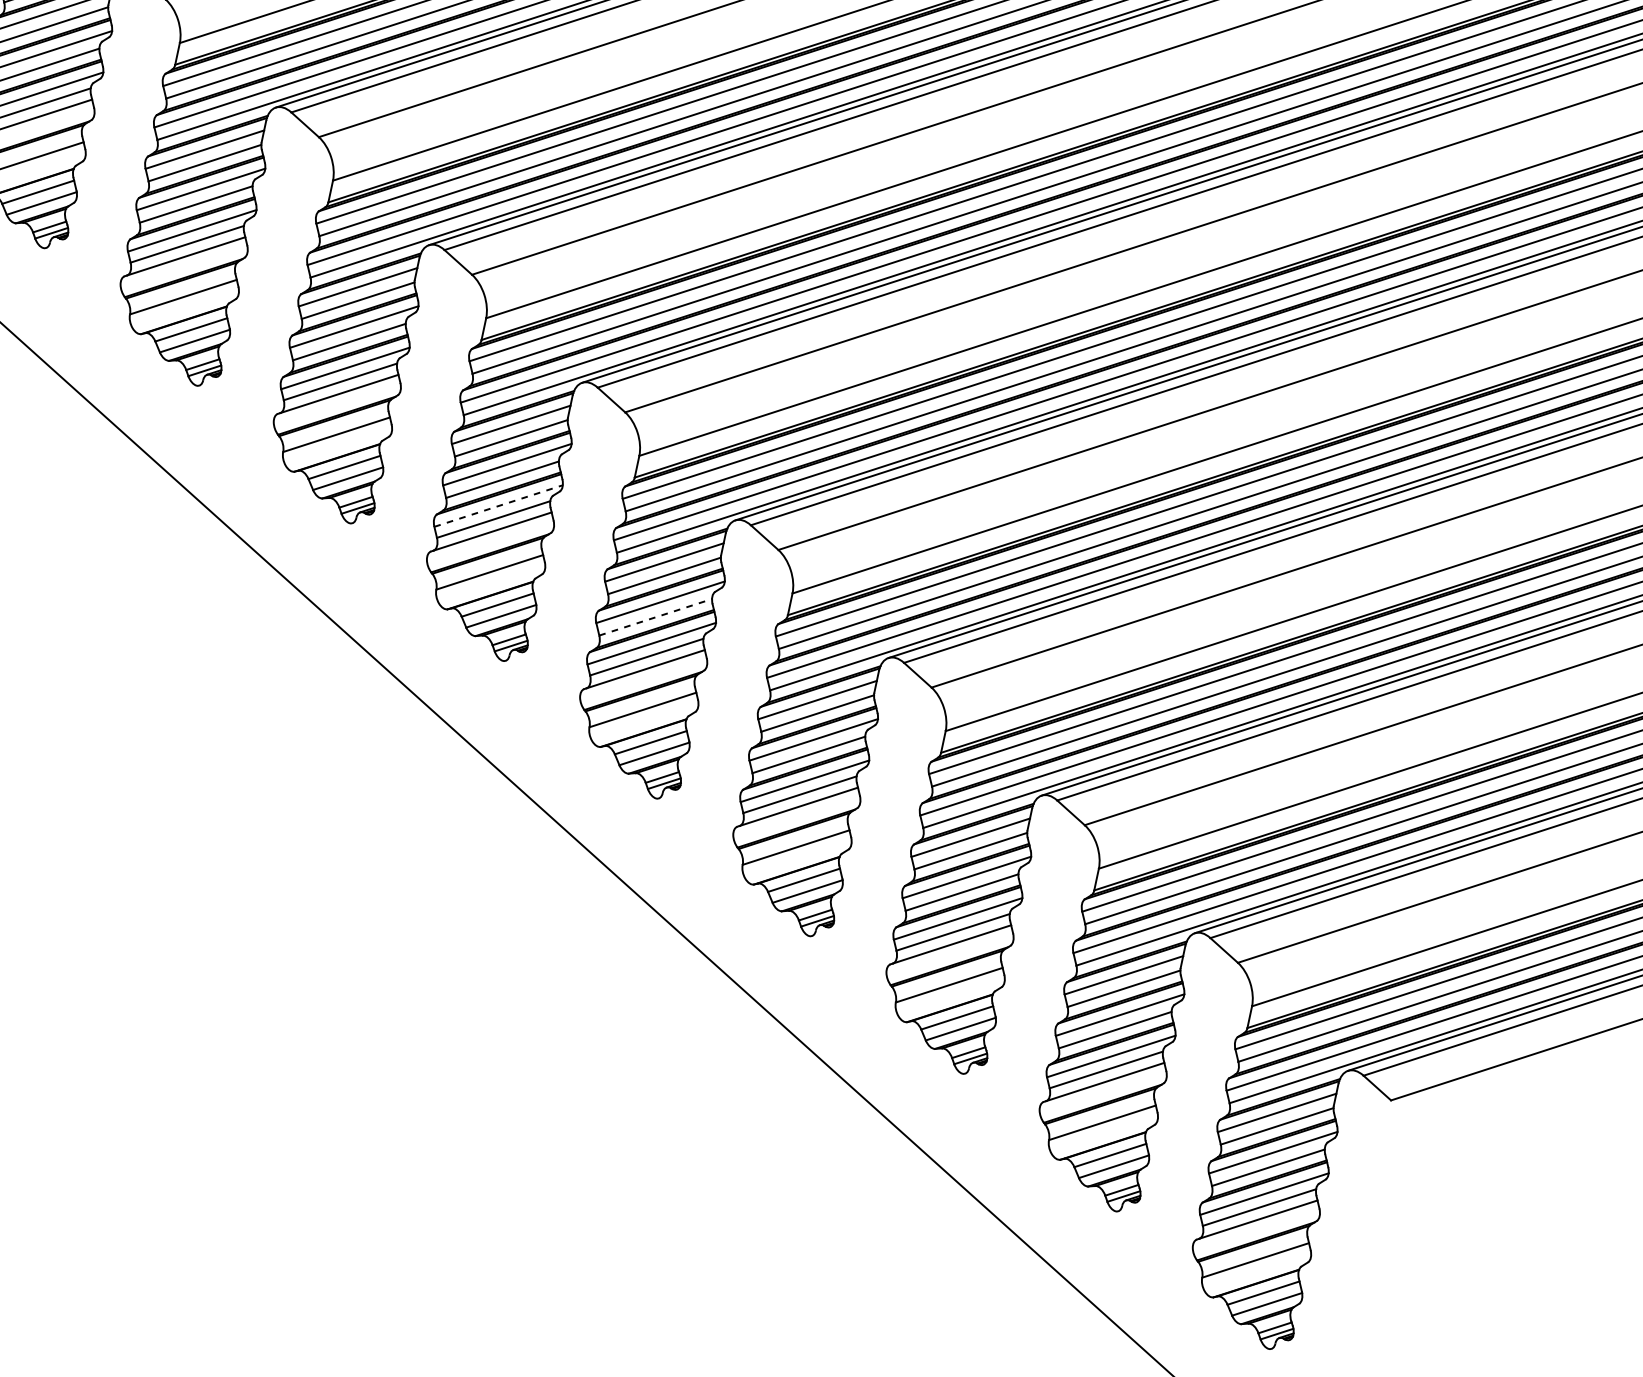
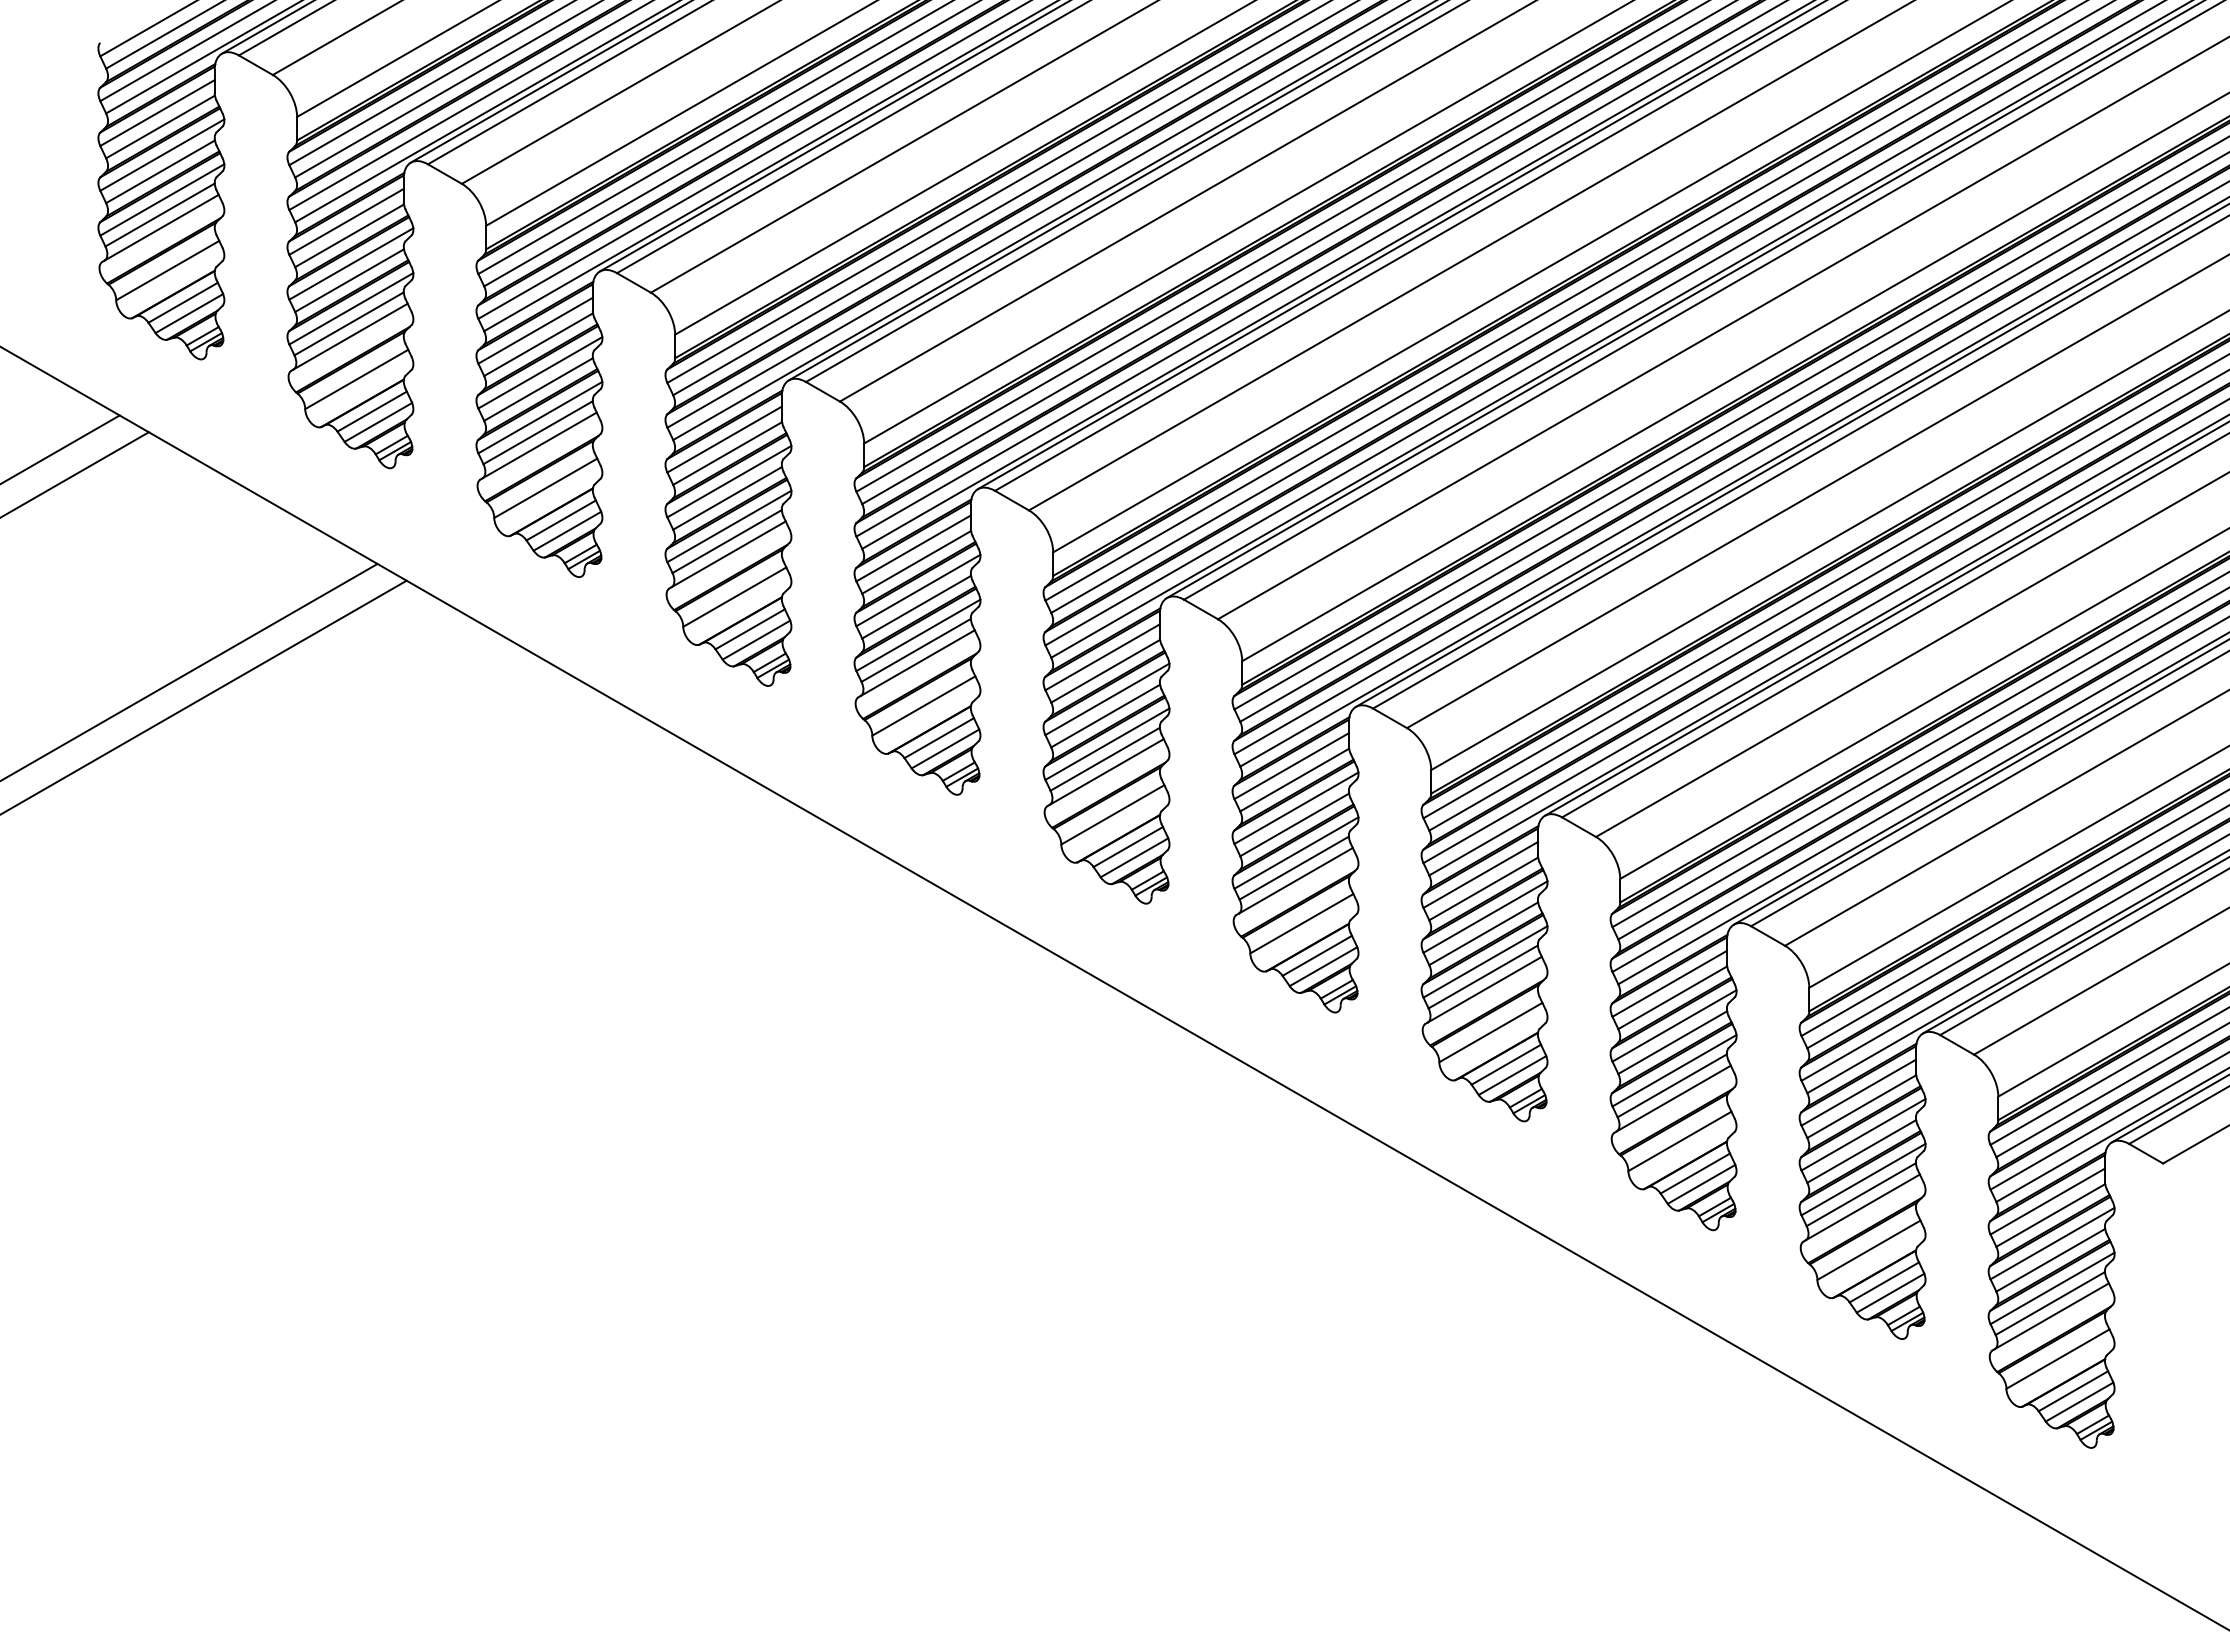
line: (498, 506) -> (1107, 744), dashed -> solid
line: (655, 616) -> (1294, 824), dashed -> solid

